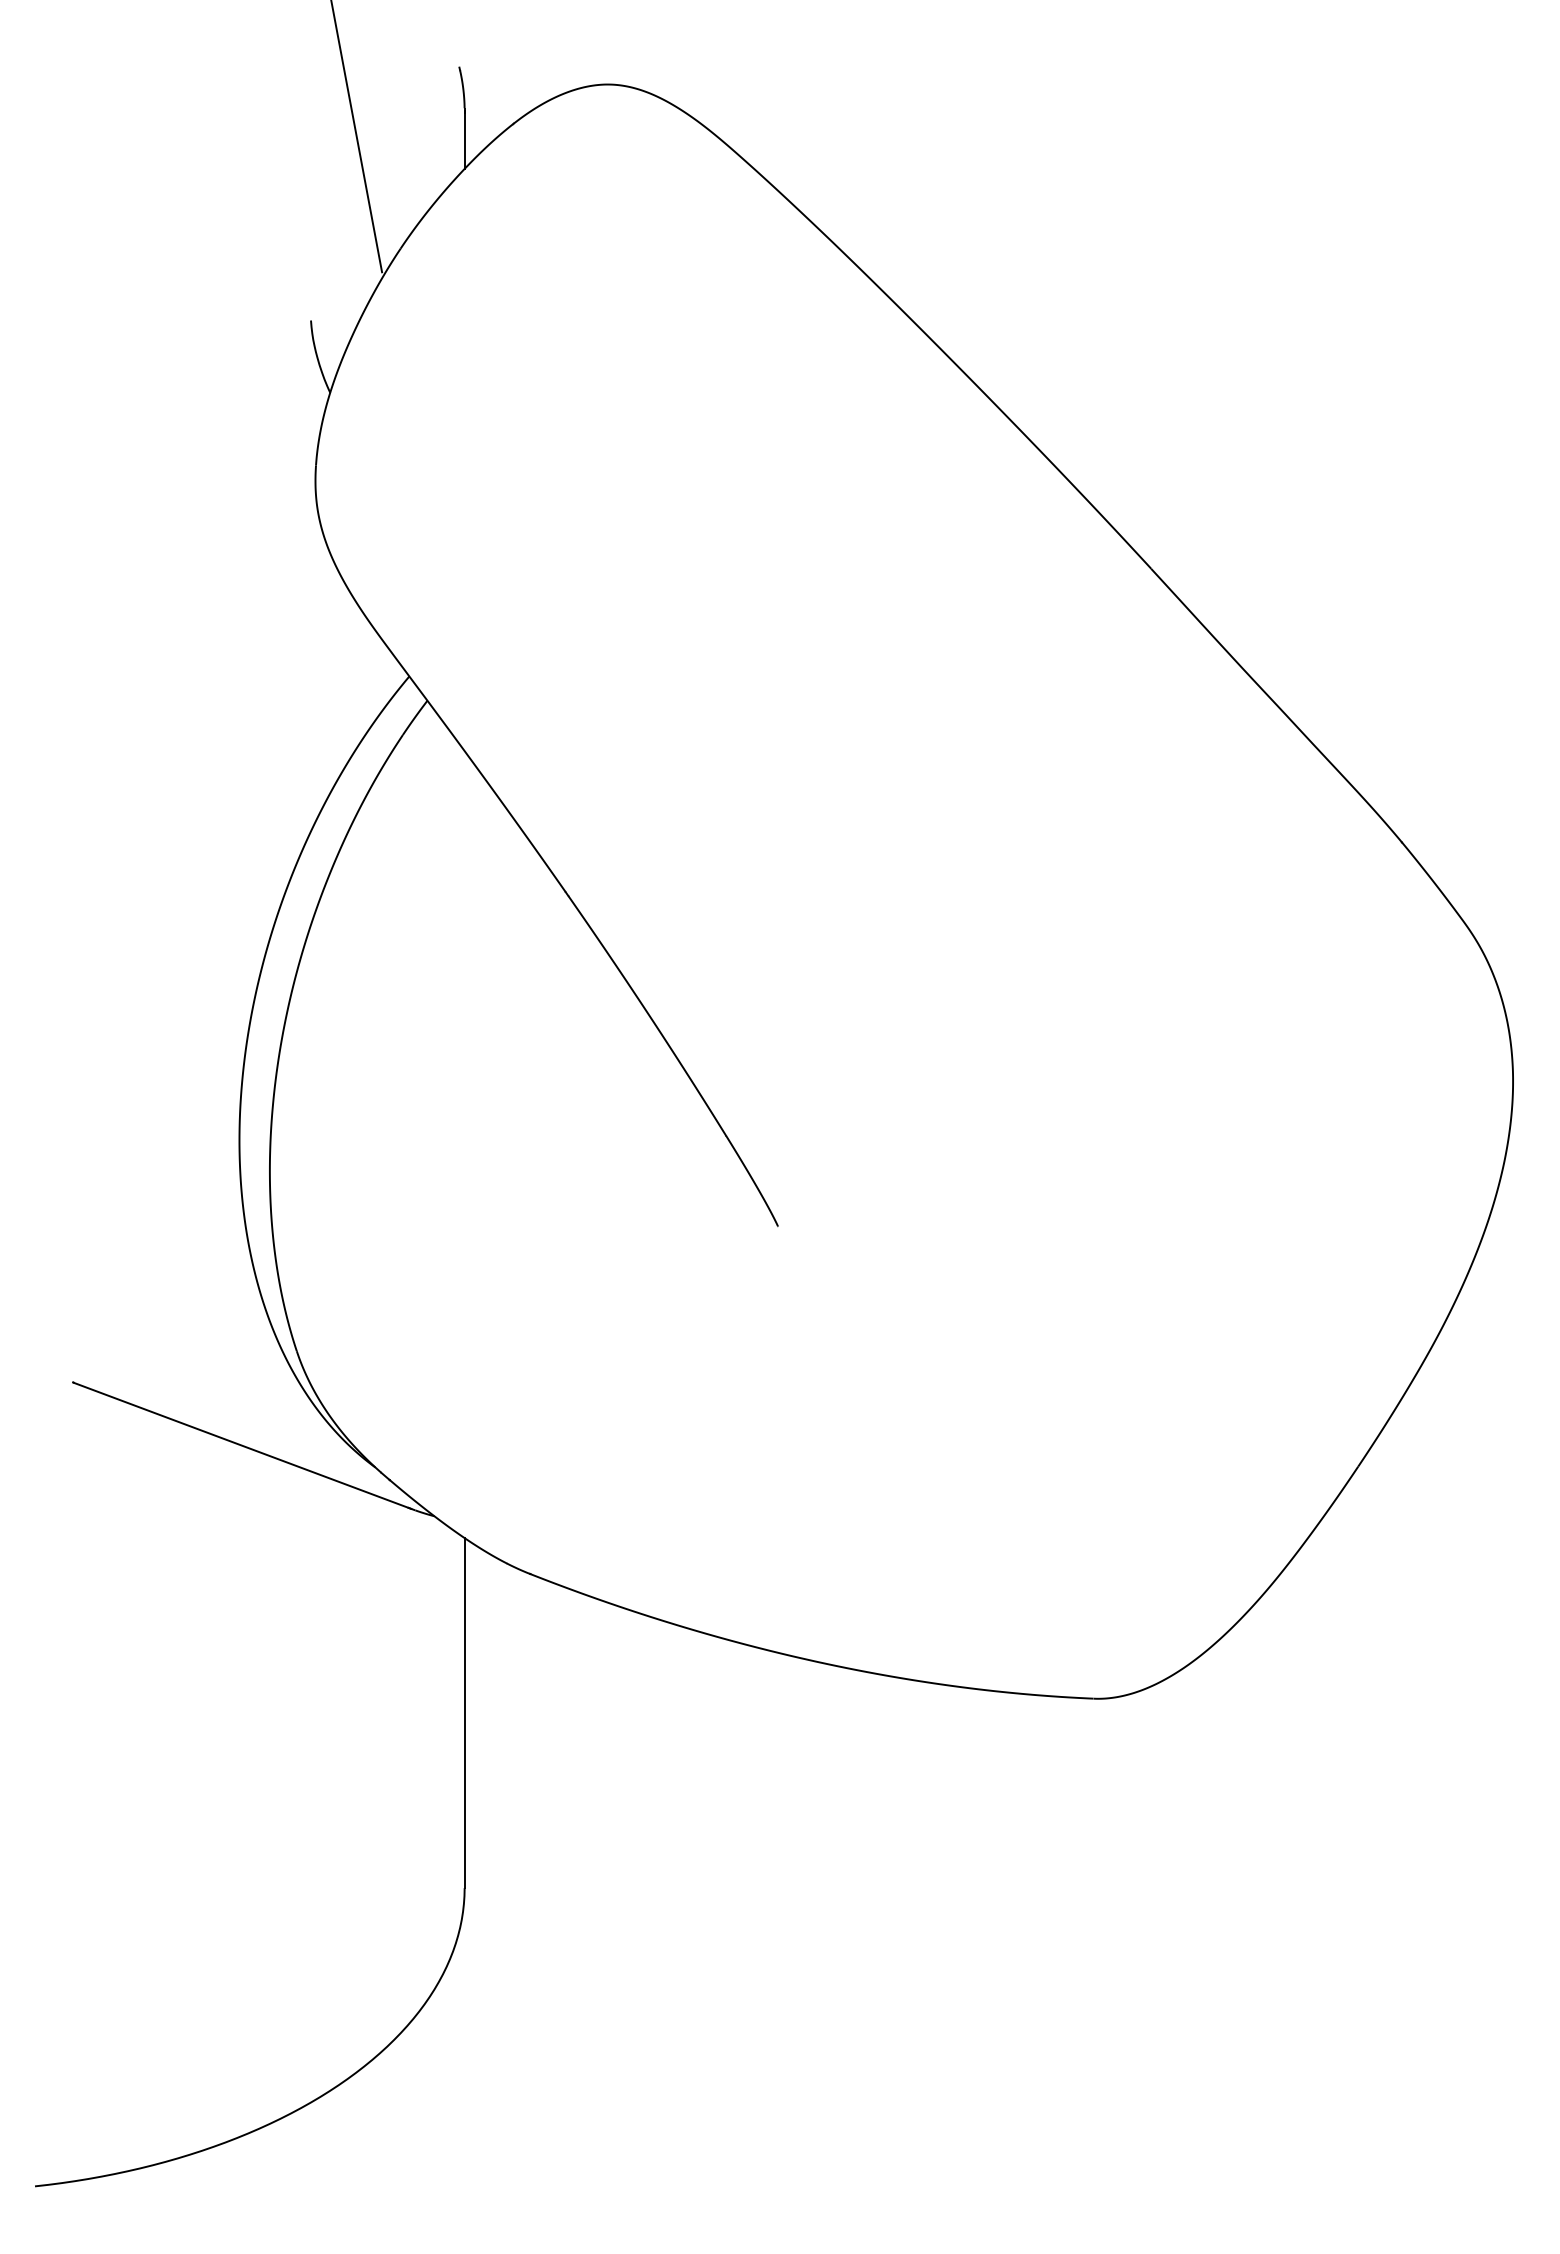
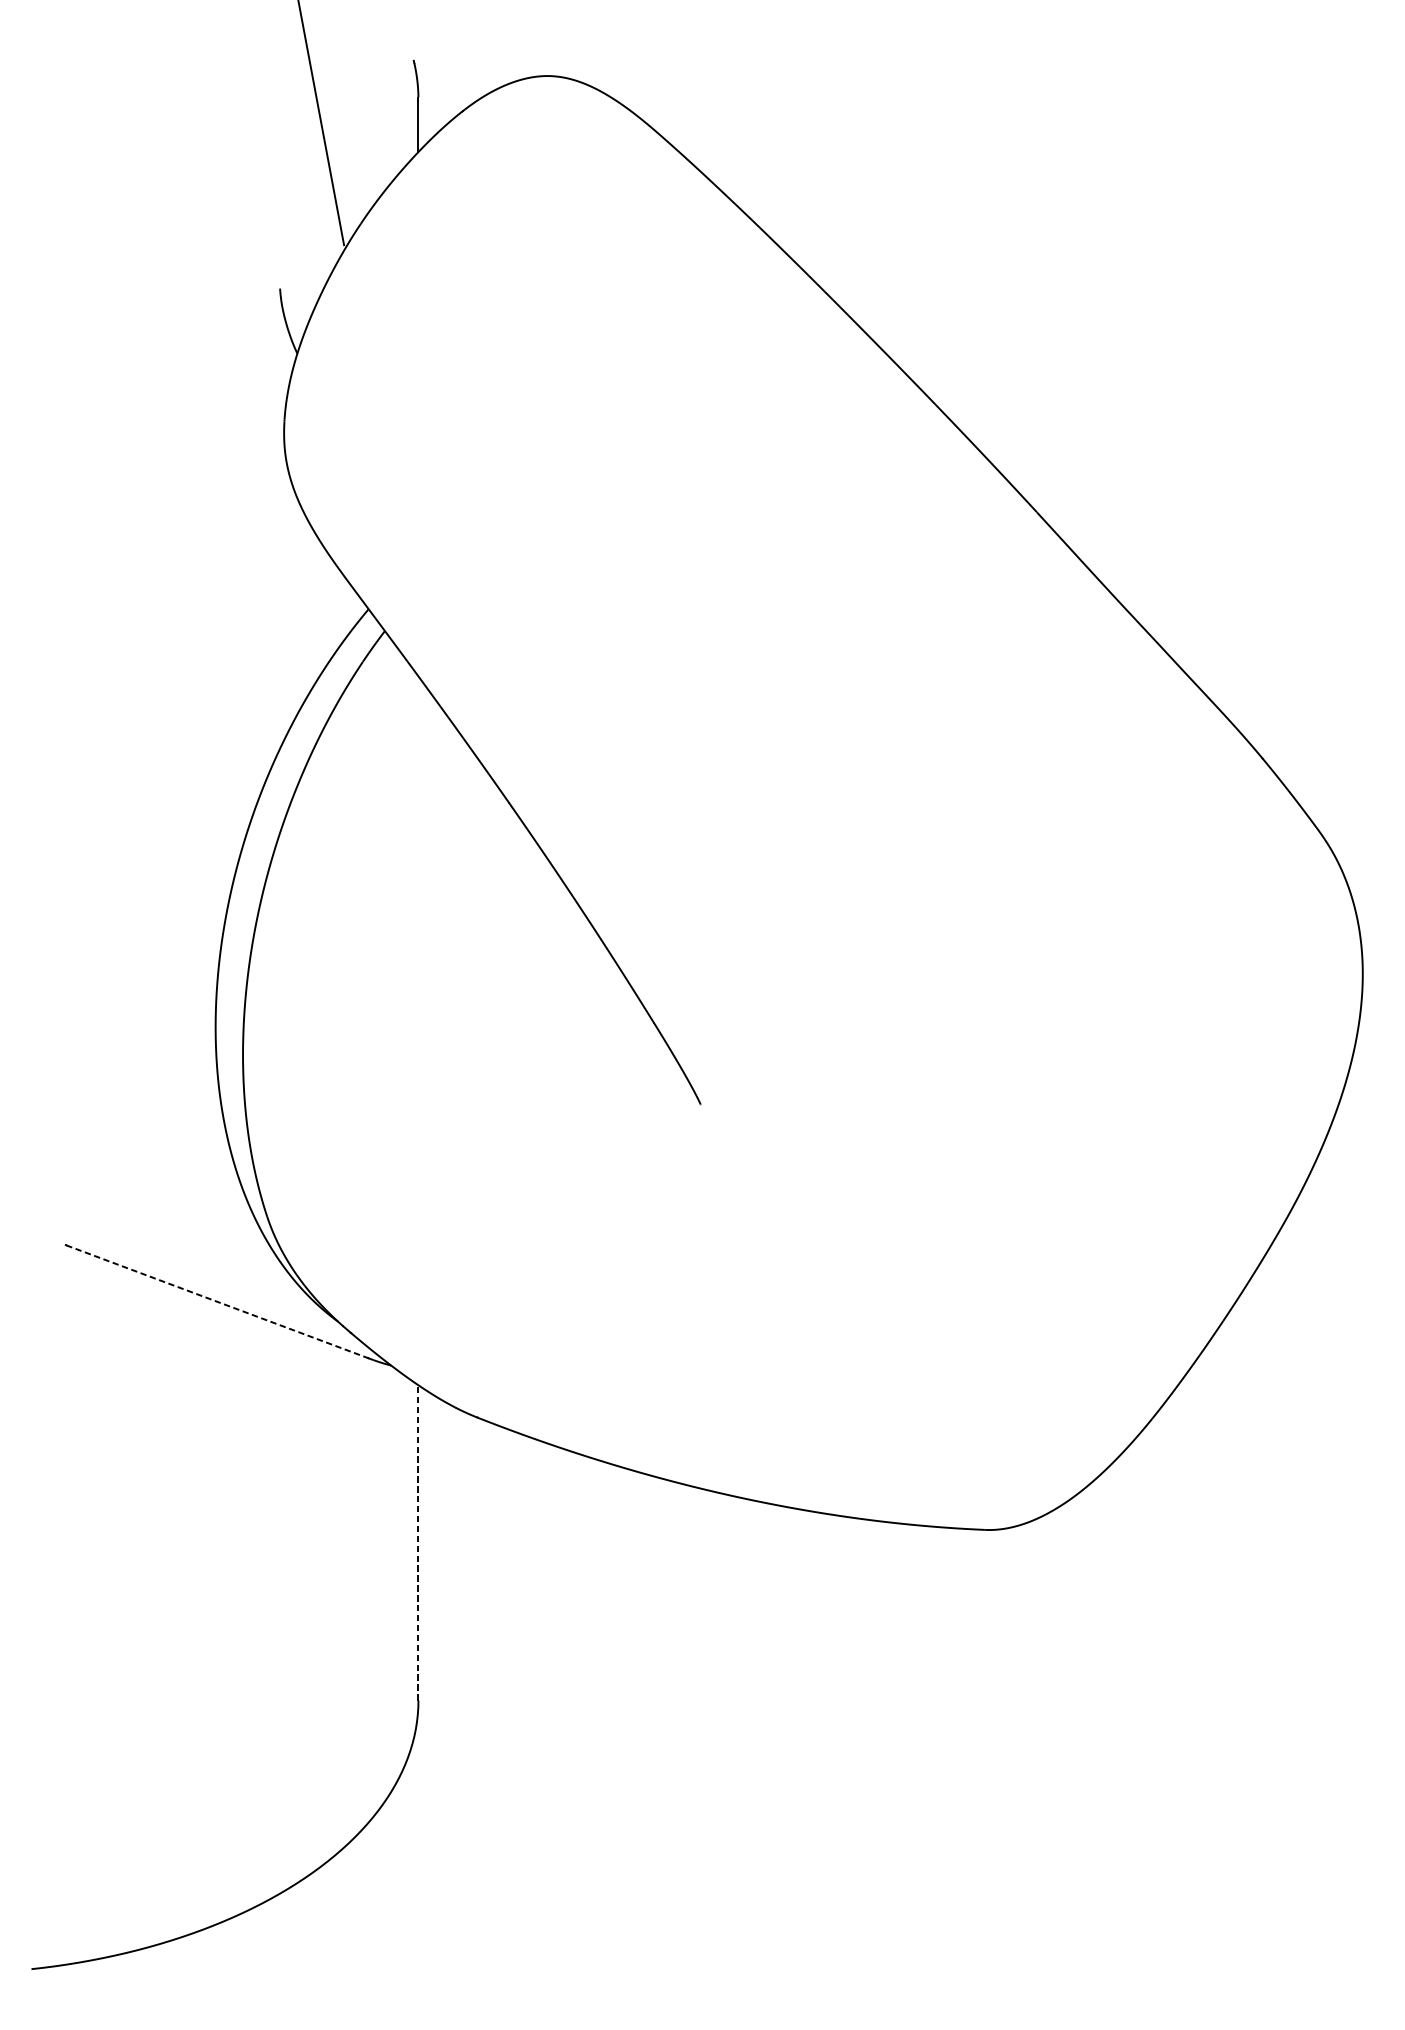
line: (242, 1446) -> (218, 1302), solid -> dashed
line: (464, 1712) -> (418, 1542), solid -> dashed

